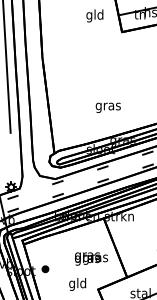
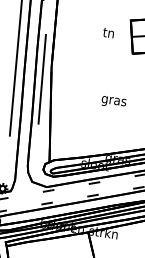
text: (94, 15) -> (108, 33), gld -> tn
line: (34, 71) -> (41, 79), added
text: (107, 107) -> (113, 101), moved

